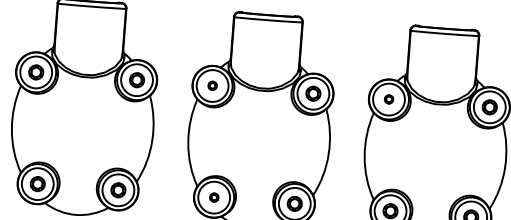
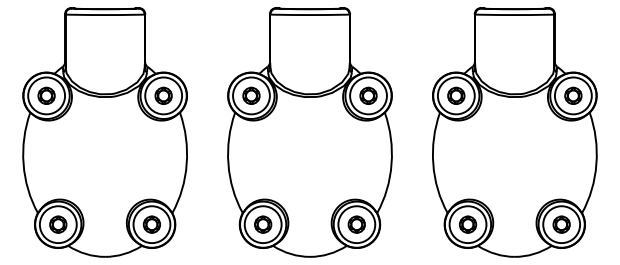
part: (212, 85) -> (251, 95), size x1.67
part: (389, 99) -> (456, 95), size x1.67
part: (214, 197) -> (263, 224), size x1.67

